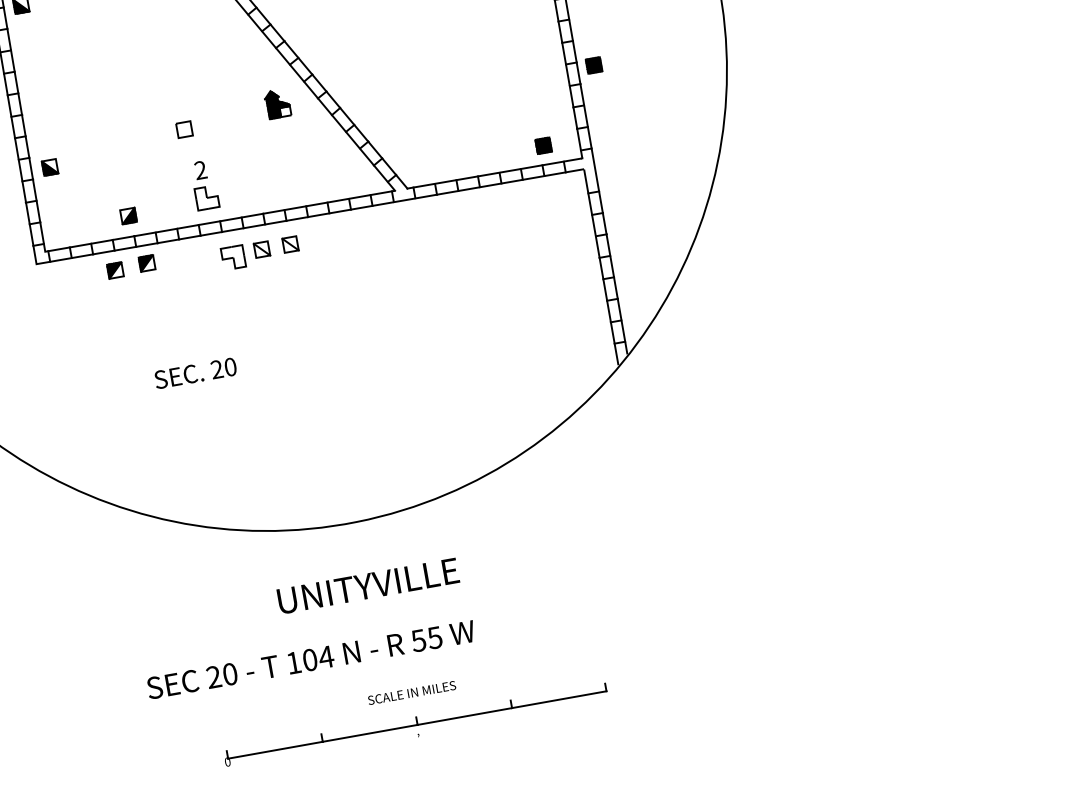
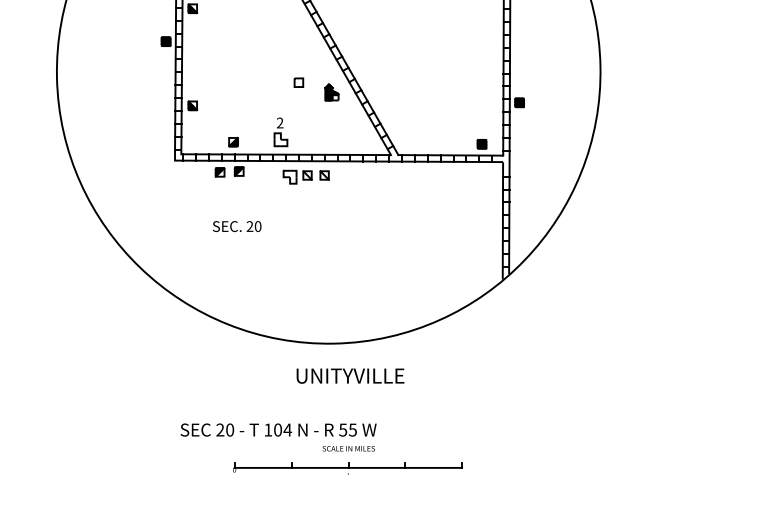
part: (183, 129) -> (298, 82), moved
text: (196, 373) -> (237, 226), moved
text: (368, 585) -> (350, 375), moved
text: (310, 658) -> (278, 429), moved

